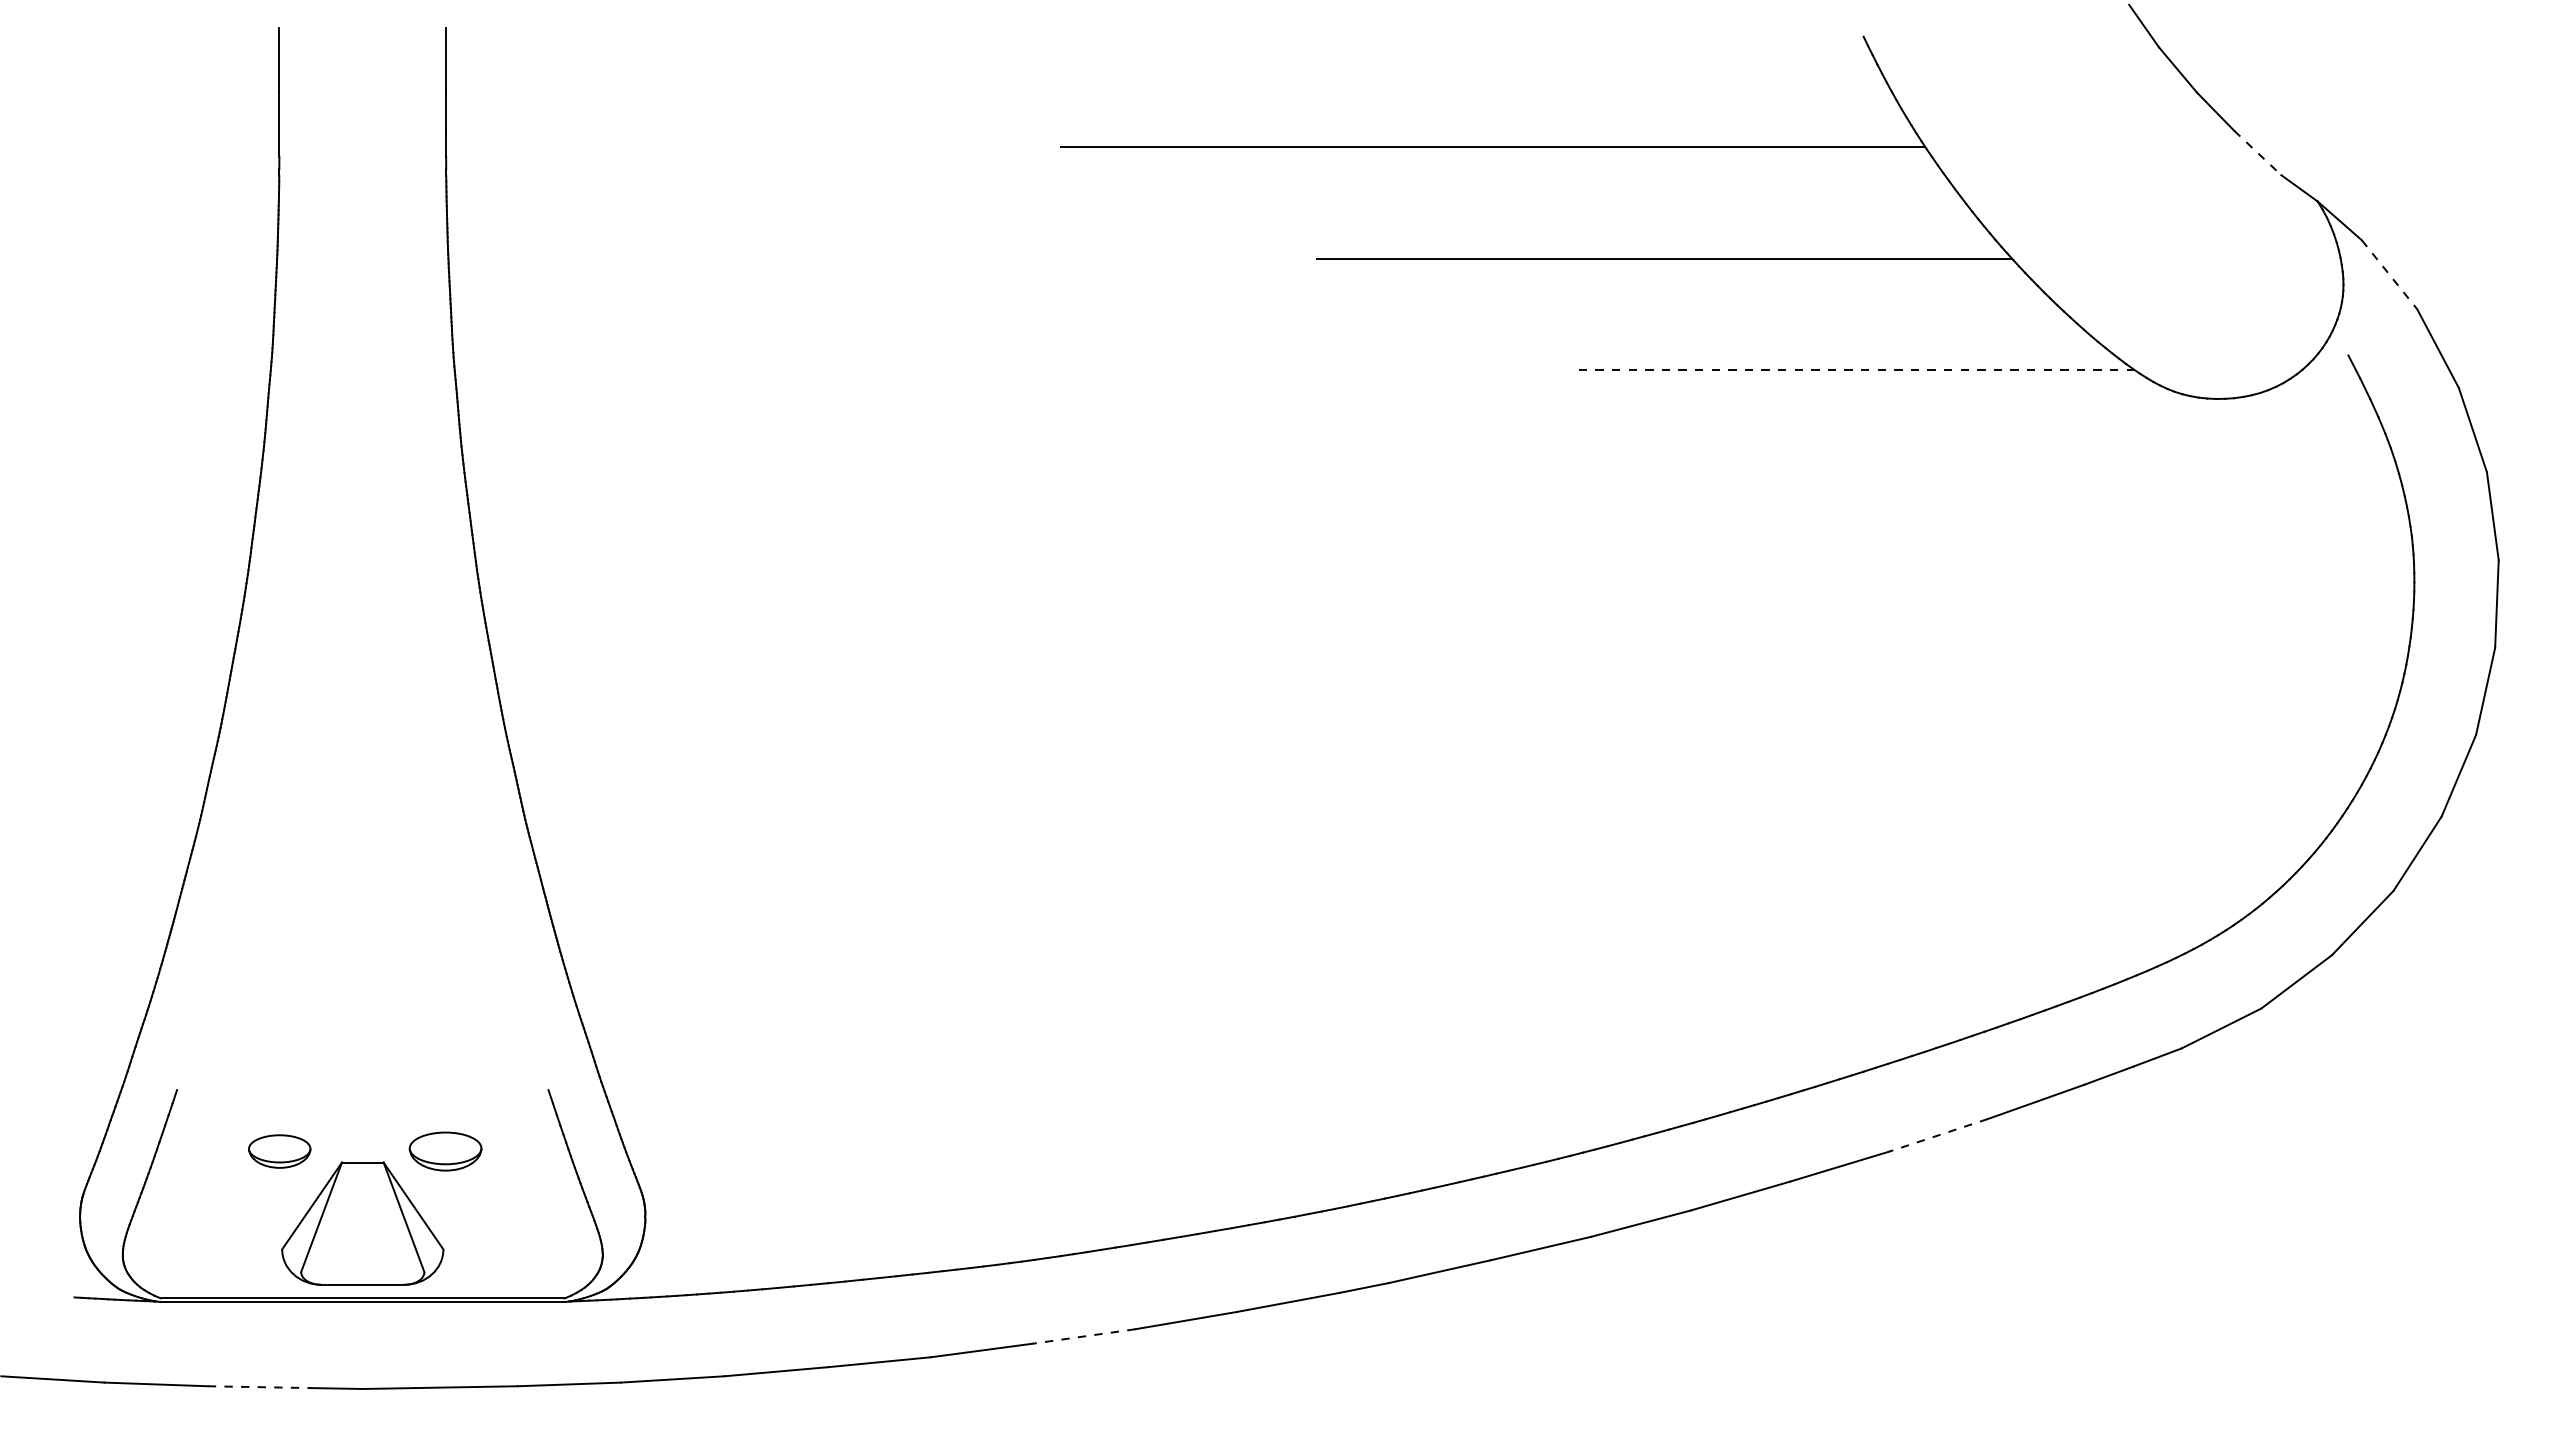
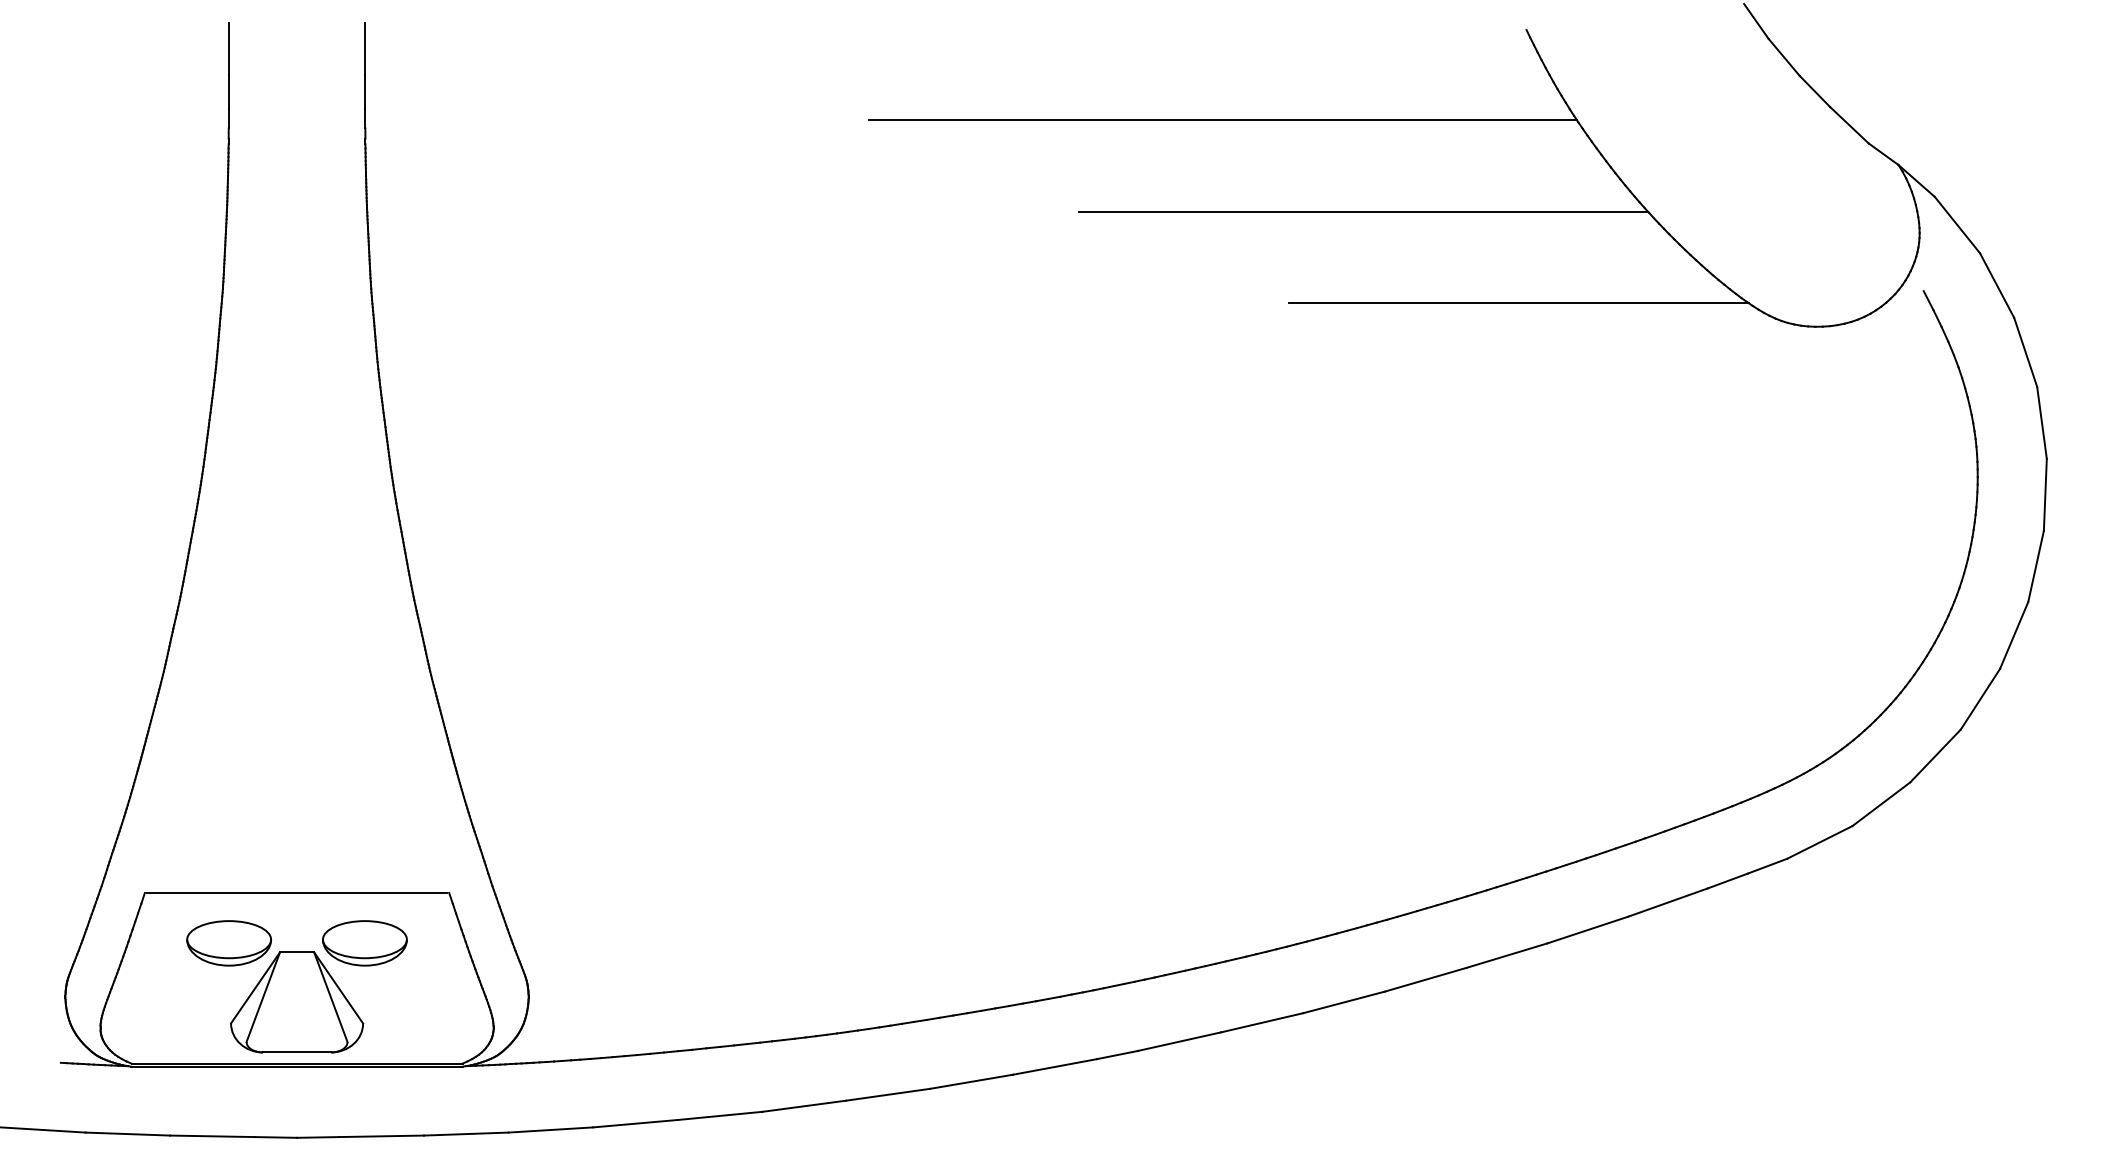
line: (2258, 153) -> (1850, 125), dashed -> solid
line: (2389, 275) -> (1957, 225), dashed -> solid
line: (1854, 370) -> (1519, 303), dashed -> solid
line: (362, 1090) -> (296, 893), added
line: (1938, 1135) -> (1587, 930), dashed -> solid
part: (279, 1151) -> (228, 943), size x1.67
part: (445, 1151) -> (364, 943), size x1.43
line: (1084, 1336) -> (888, 1094), dashed -> solid
line: (259, 1387) -> (212, 1136), dashed -> solid

